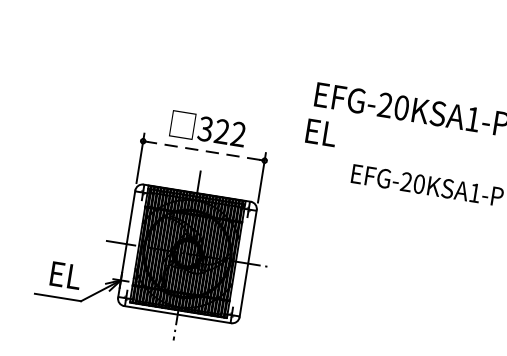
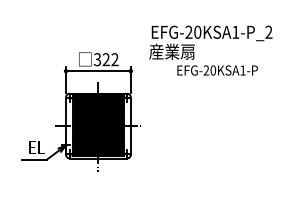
text: (346, 136) -> (171, 51), EL -> 産業扇
line: (203, 151) -> (98, 71), dashed -> solid

